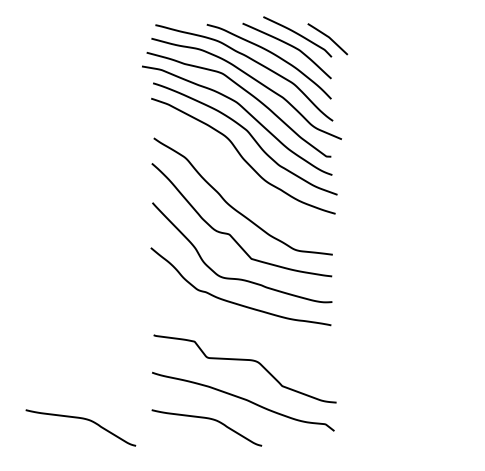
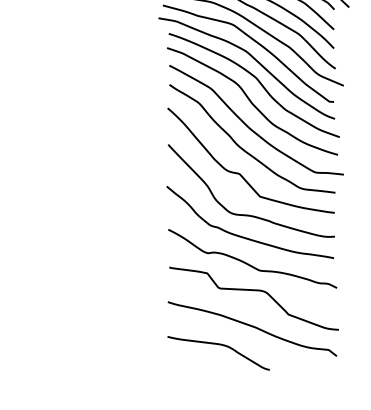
curve: (242, 185) -> (251, 128), added
curve: (239, 331) -> (248, 263), added
curve: (81, 419) -> (102, 345), removed

